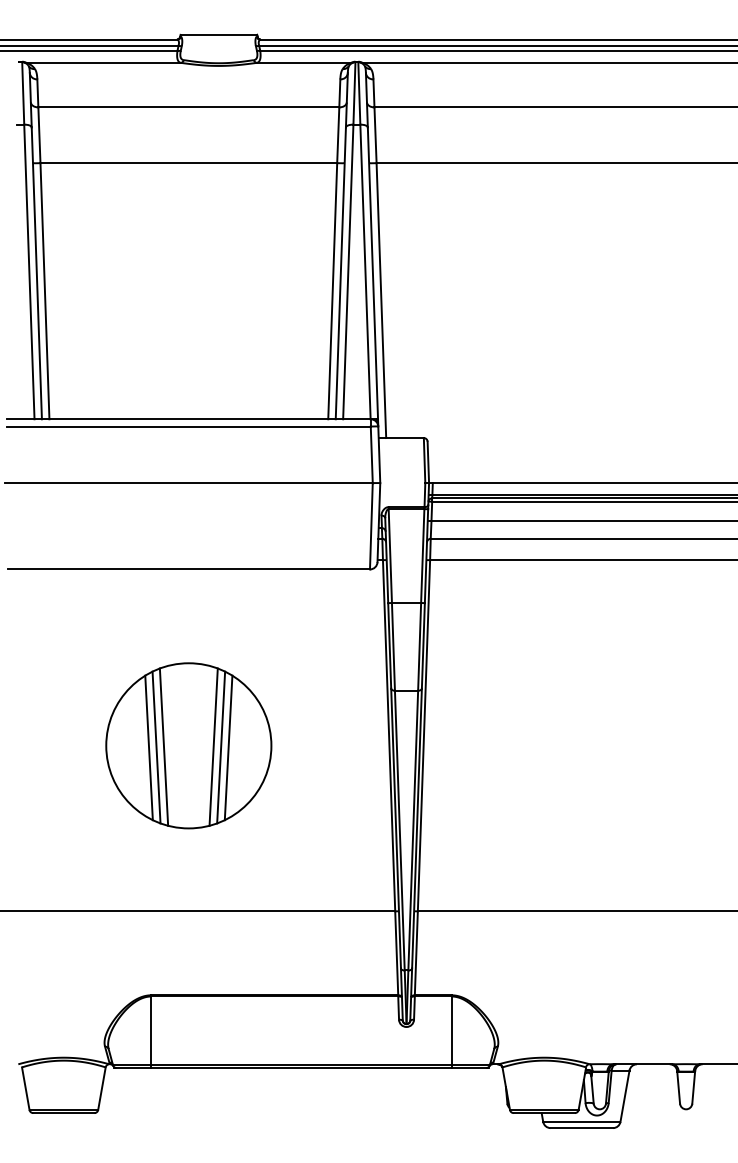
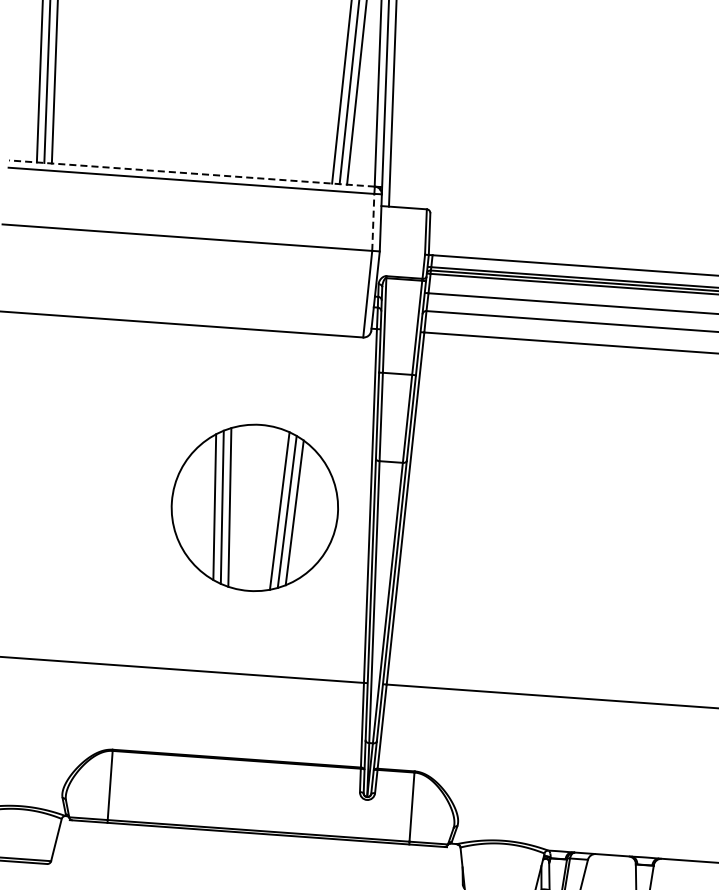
line: (188, 419) -> (191, 173), solid -> dashed
line: (371, 454) -> (373, 222), solid -> dashed
part: (188, 745) -> (254, 507), moved

